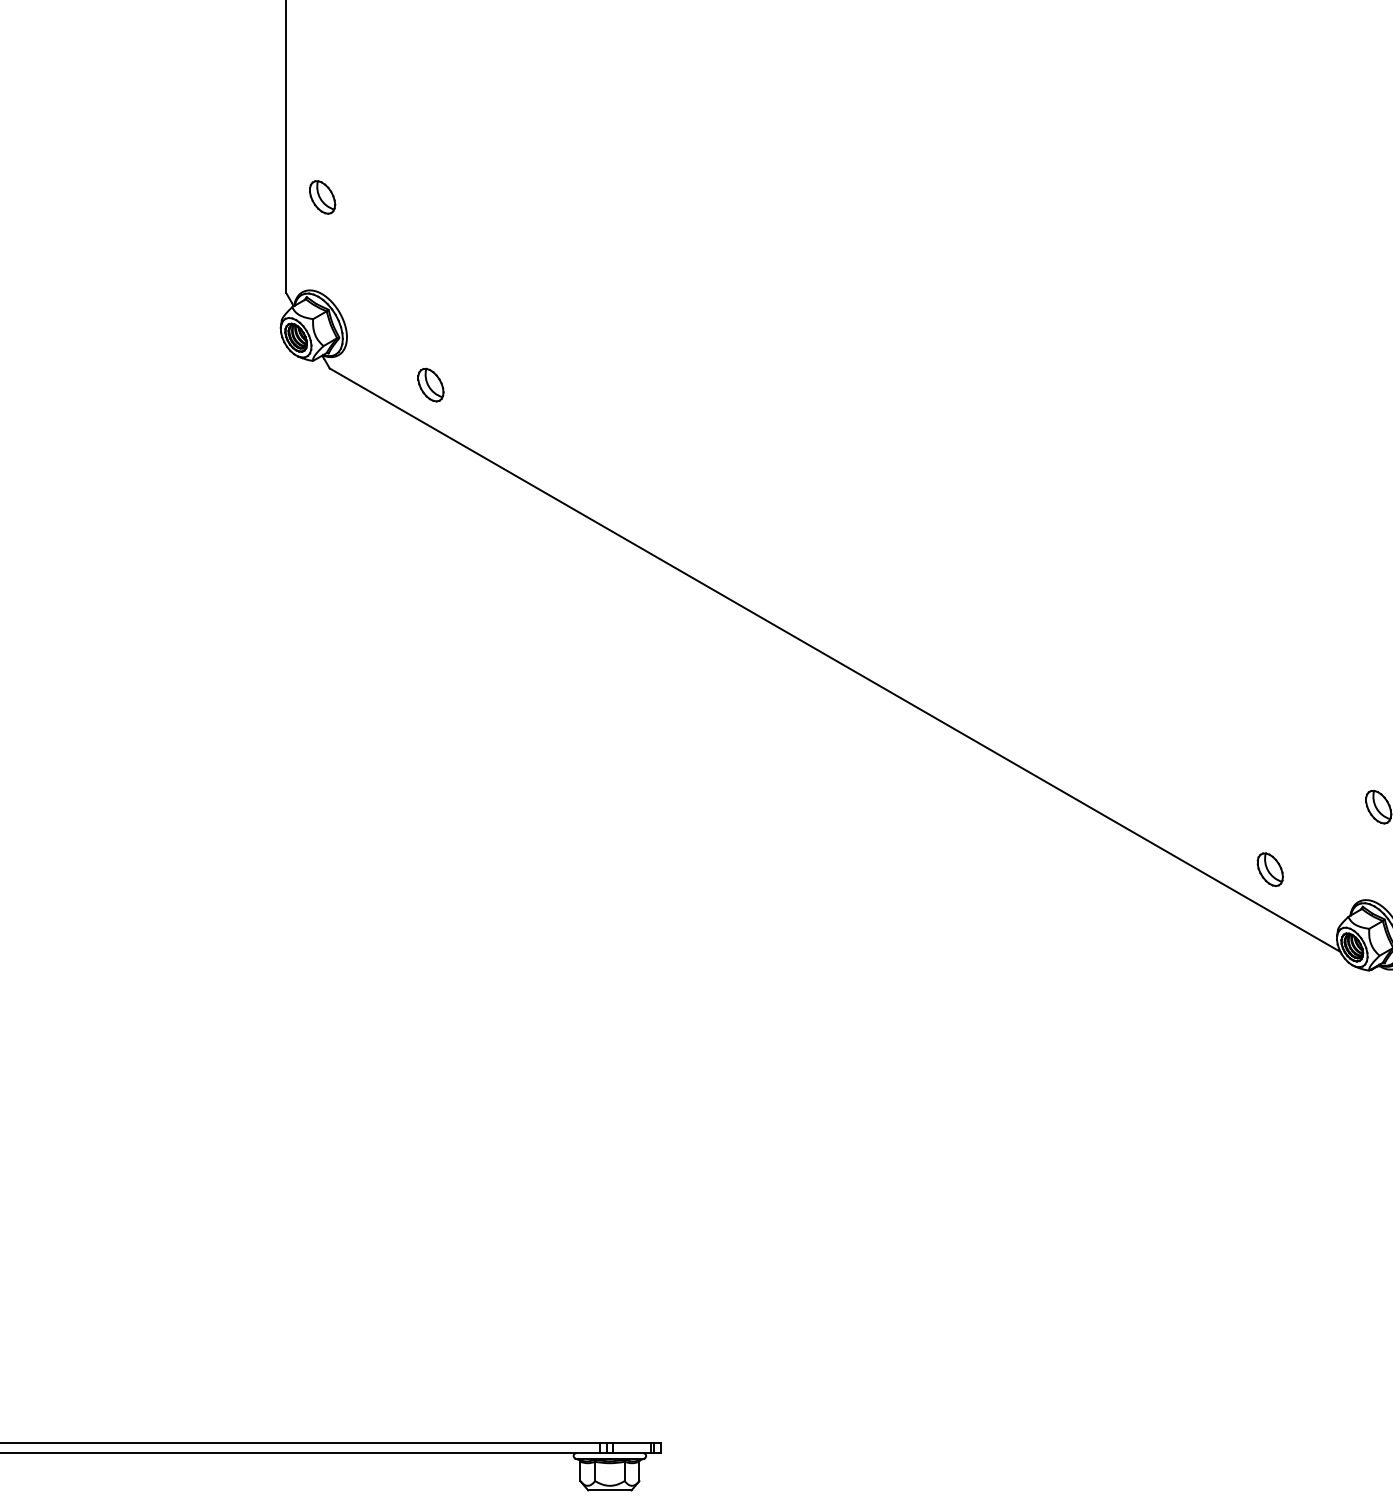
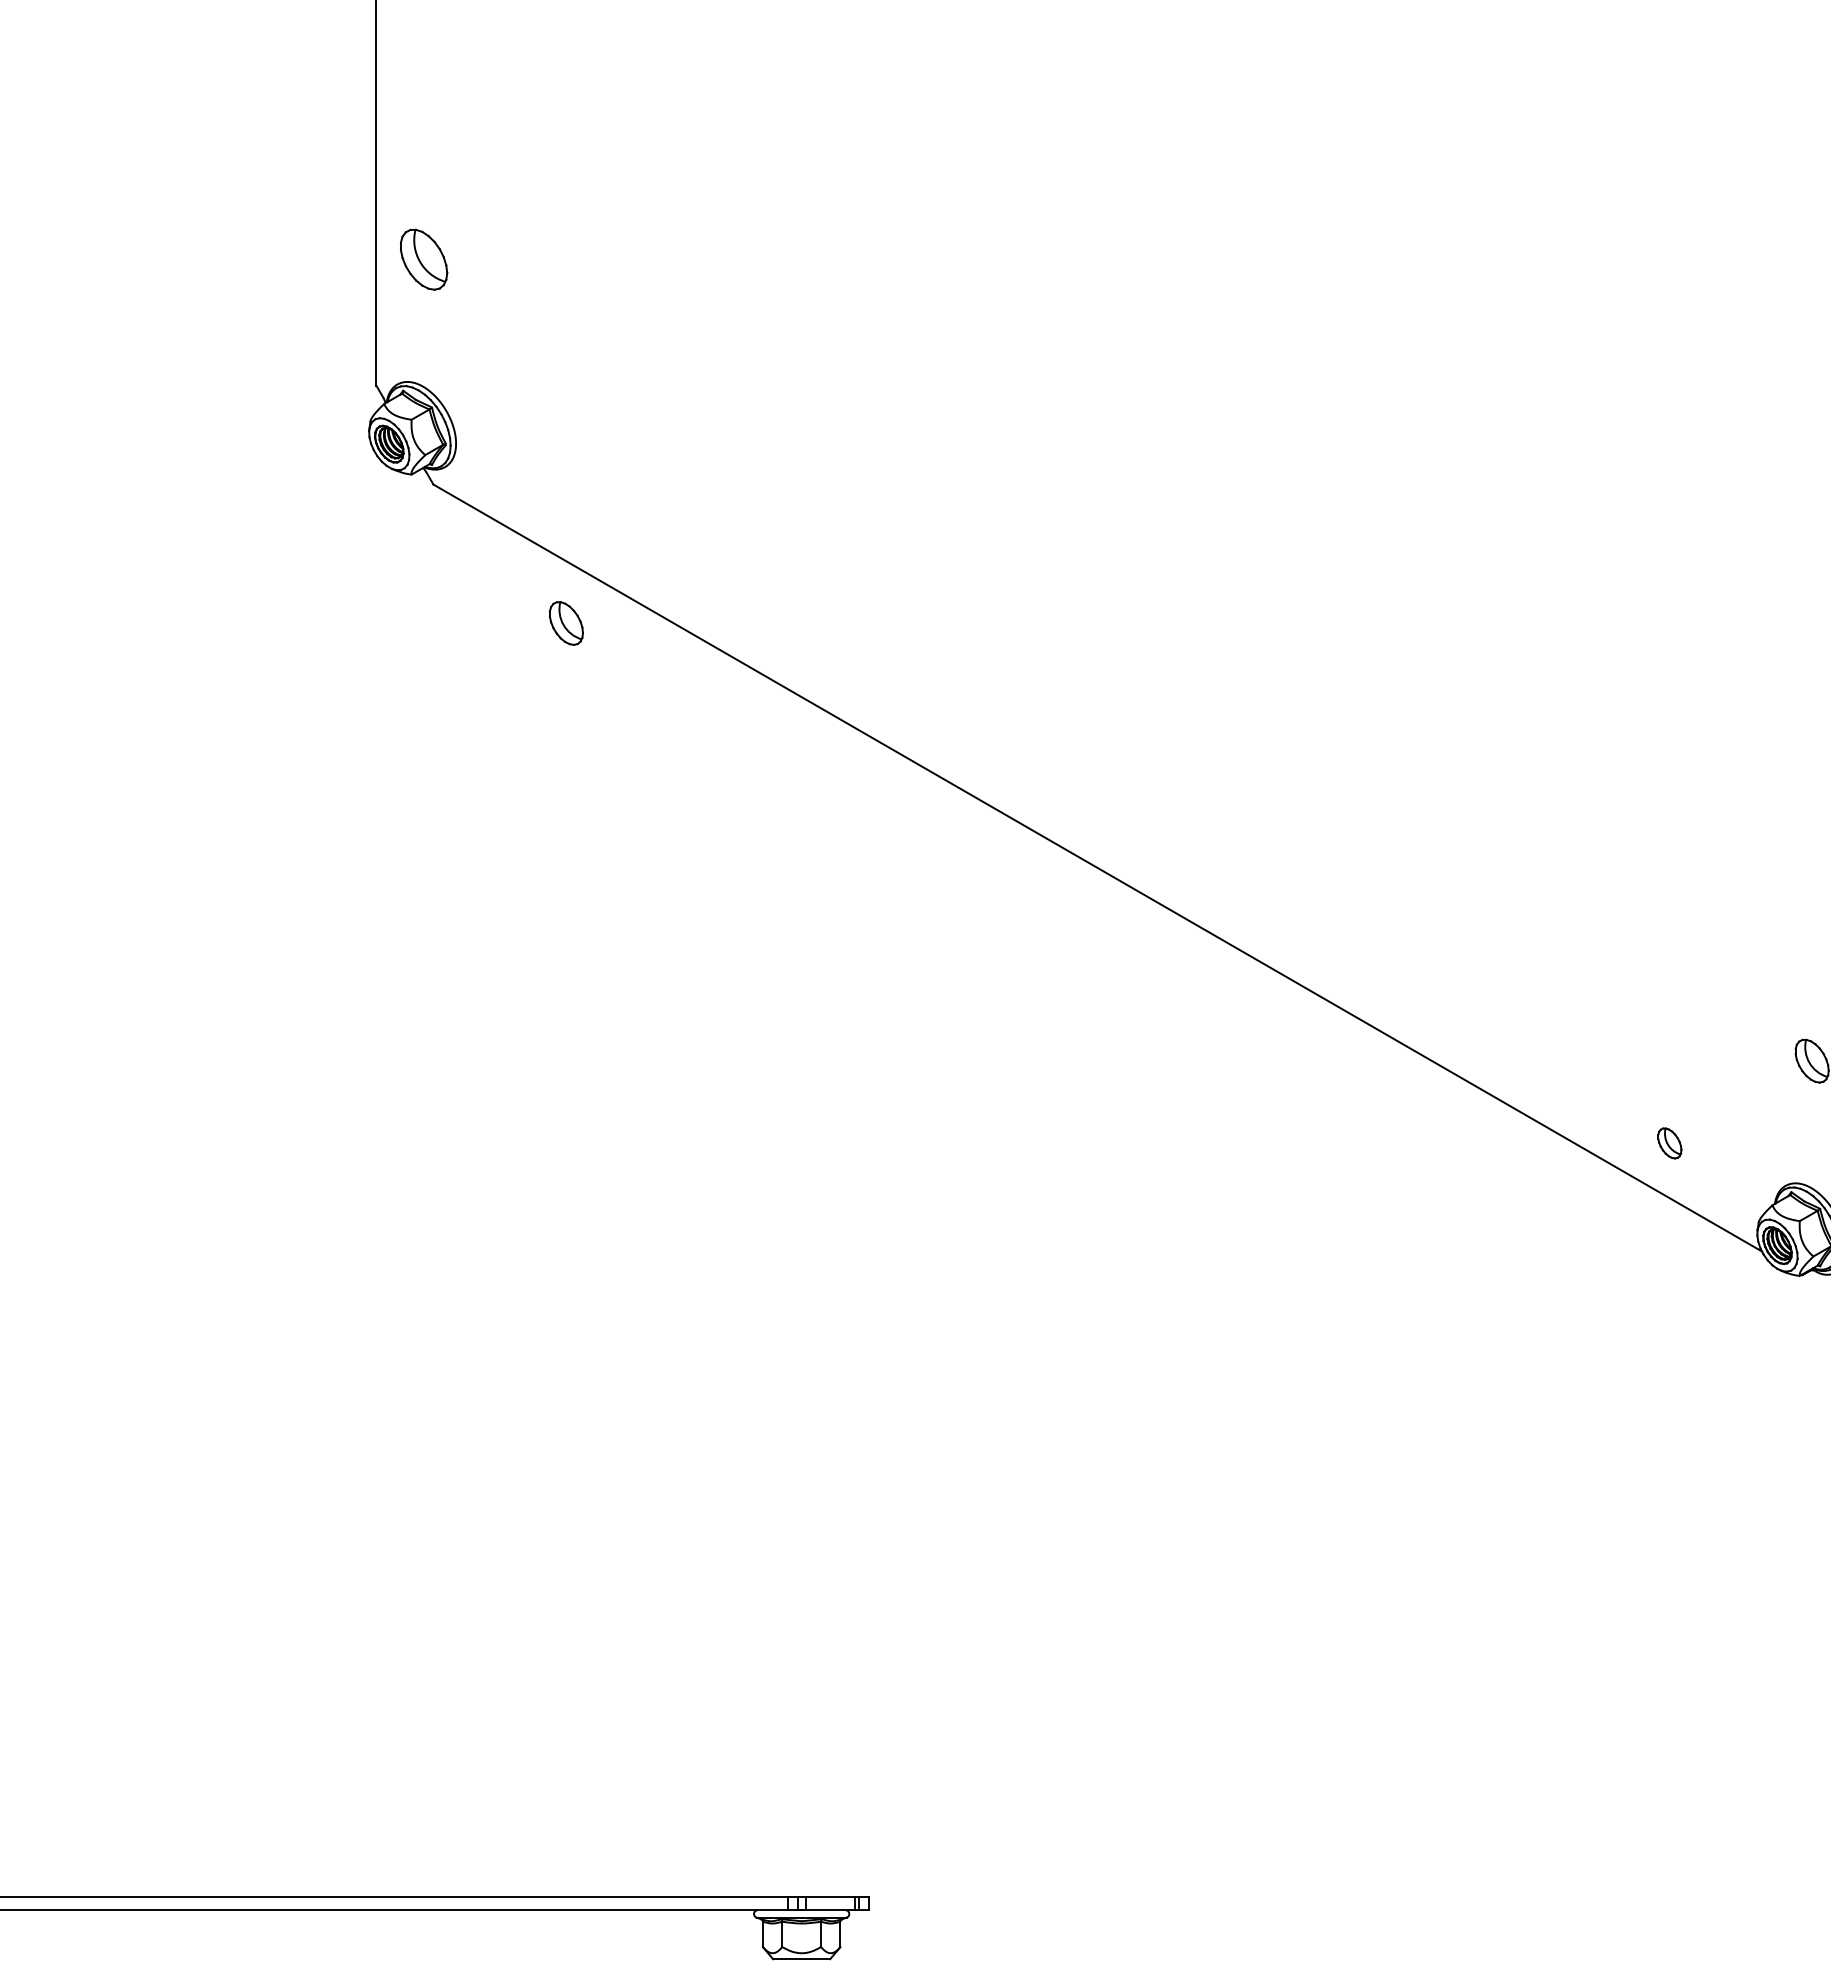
part: (322, 197) -> (423, 259), size x1.4
part: (430, 385) -> (565, 623), moved
part: (1270, 869) -> (1669, 1143), size x0.7

